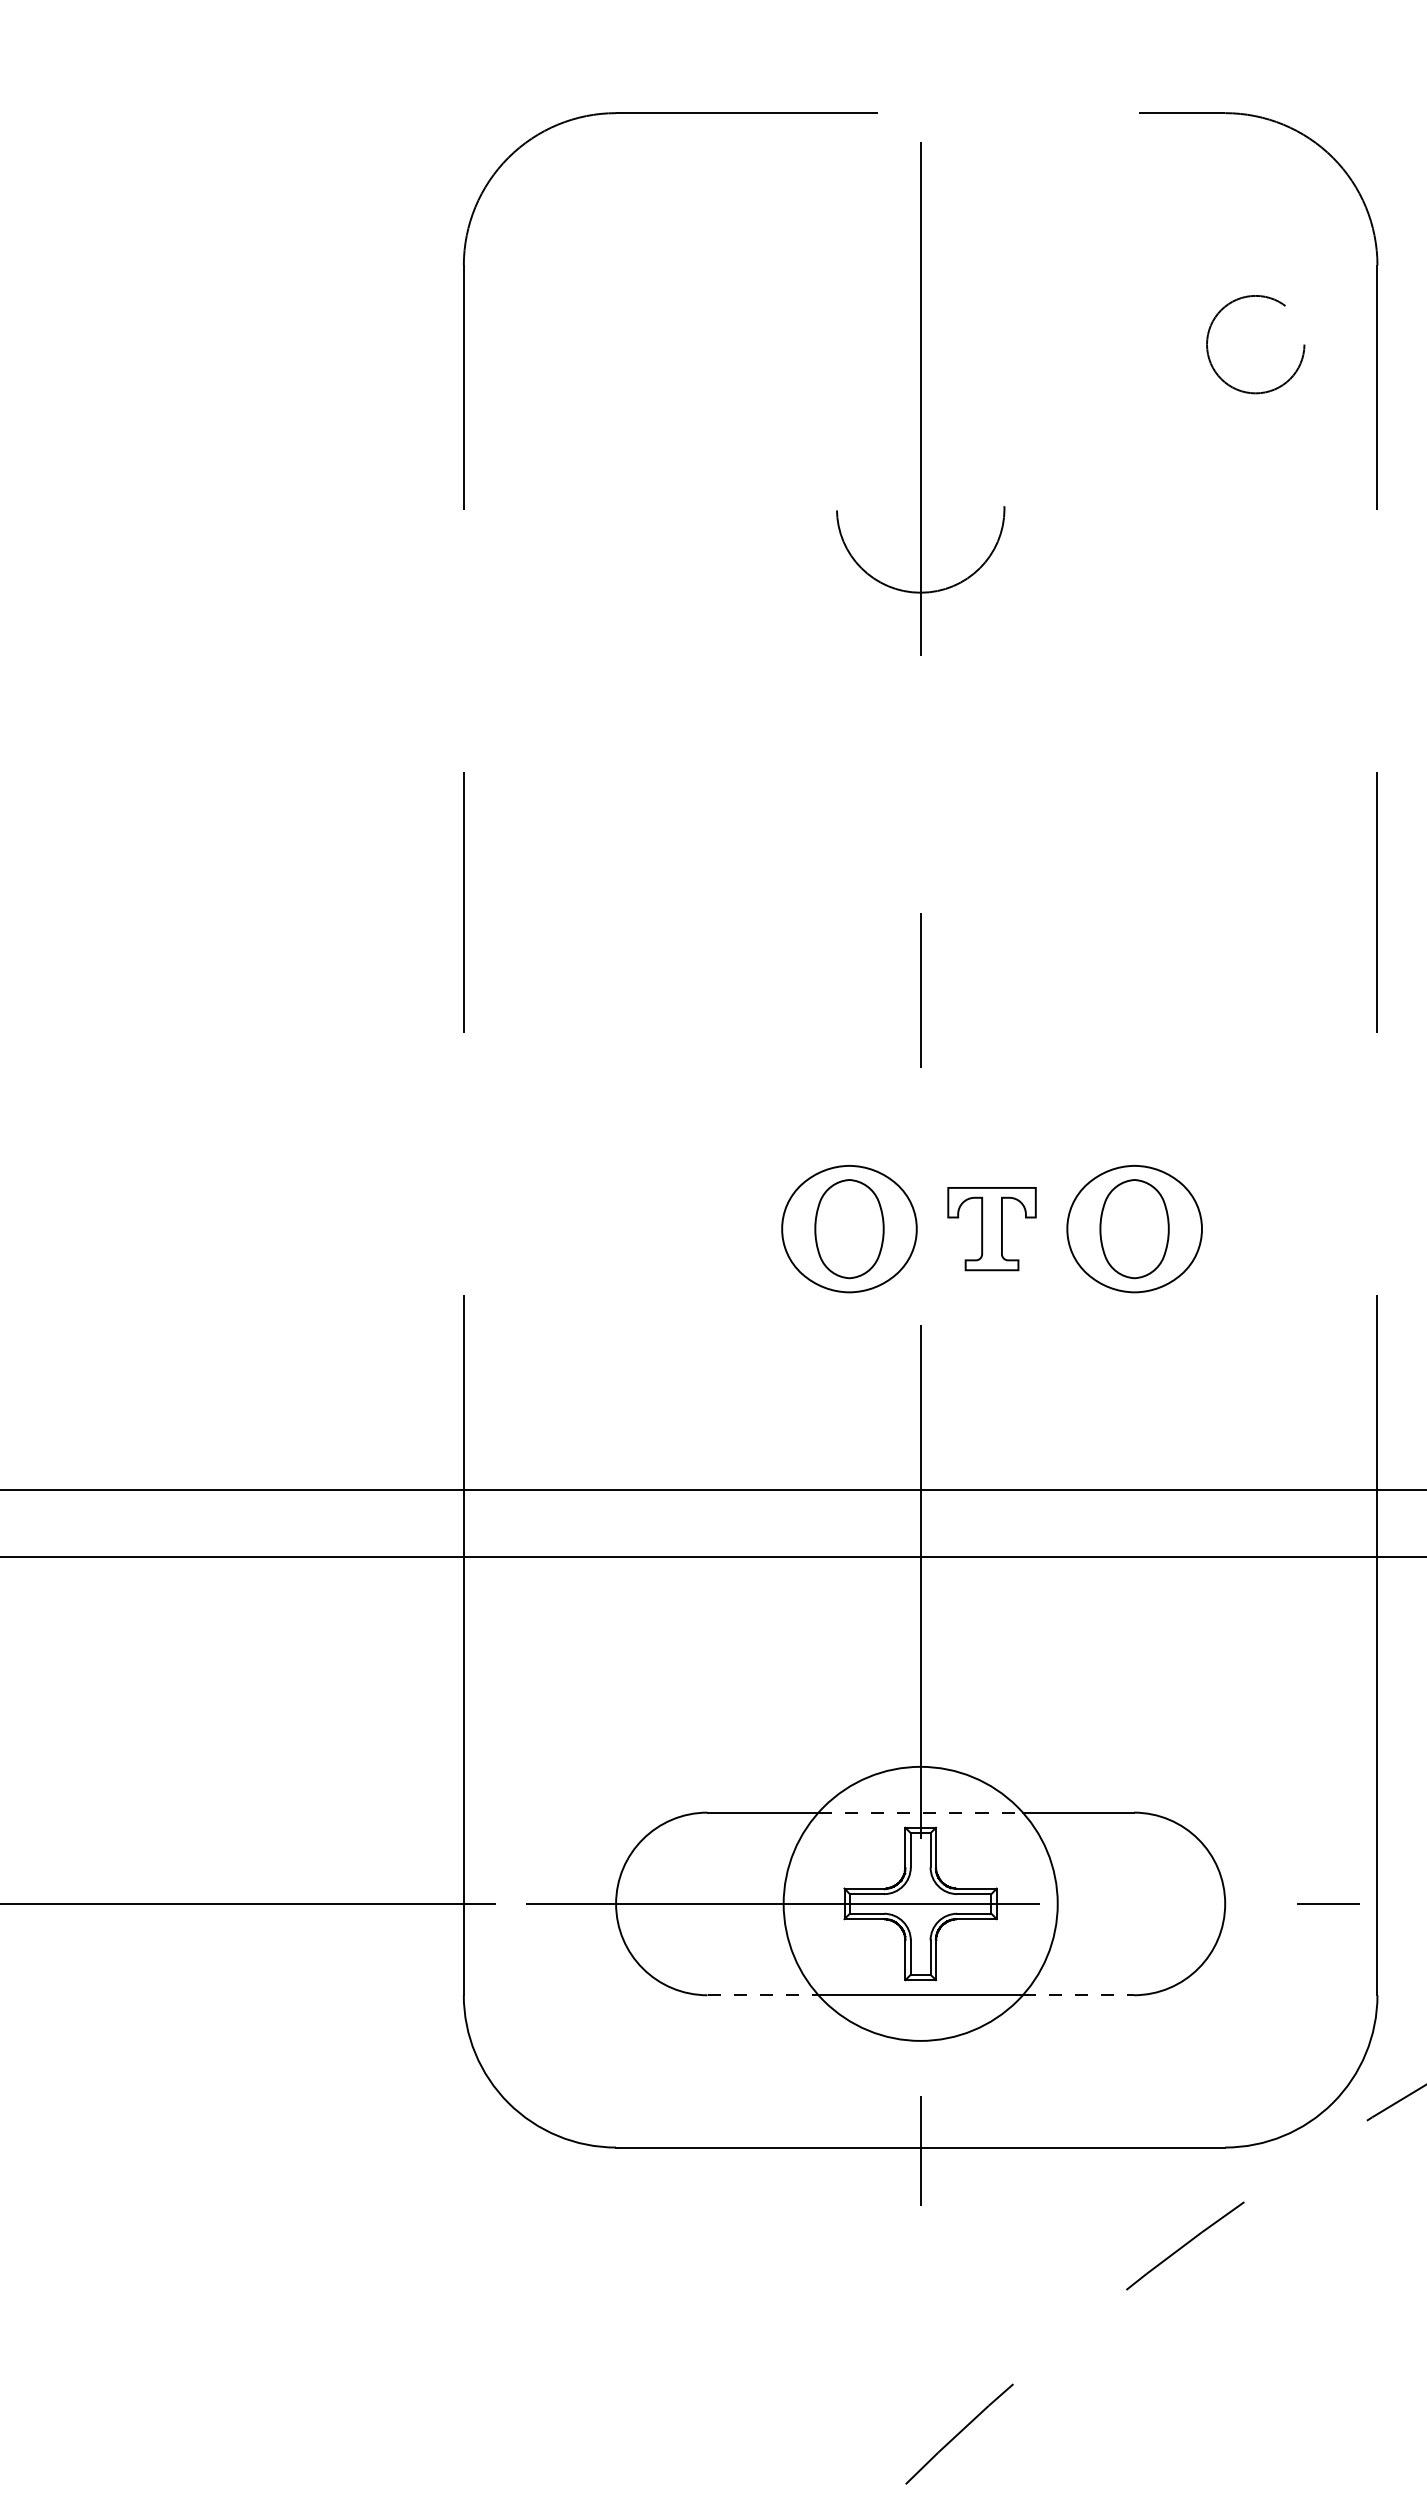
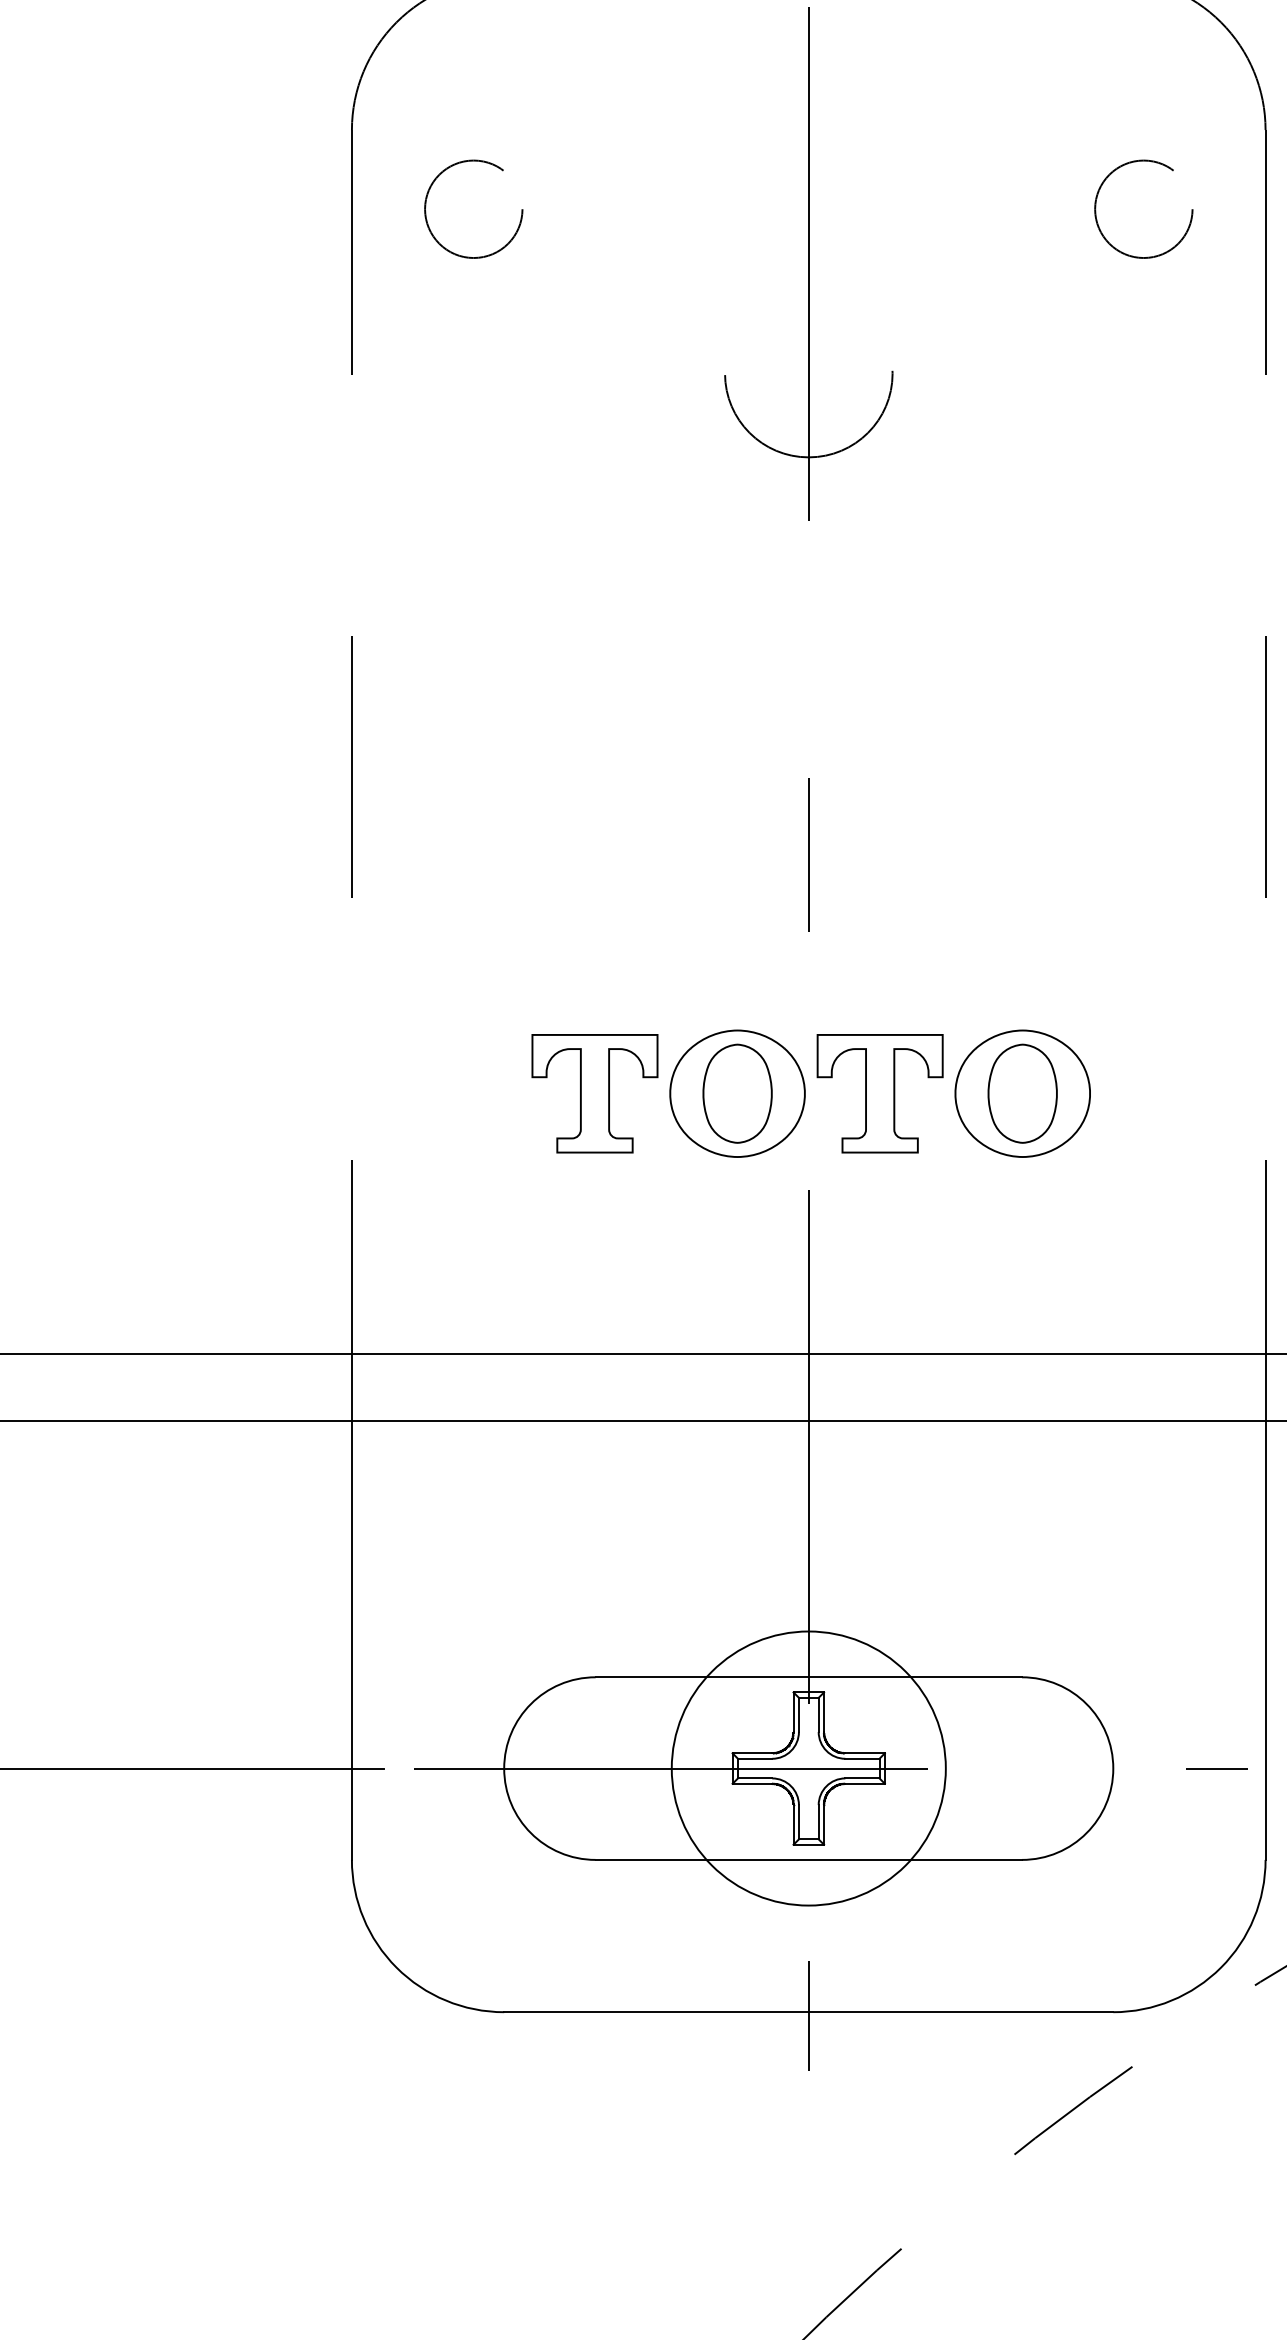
part: (545, 319) -> (433, 184), added
part: (706, 1228) -> (594, 1093), added
part: (991, 1228) -> (879, 1093), size x1.43
line: (921, 1812) -> (809, 1677), dashed -> solid
line: (763, 1995) -> (651, 1860), dashed -> solid
line: (1078, 1995) -> (966, 1860), dashed -> solid

